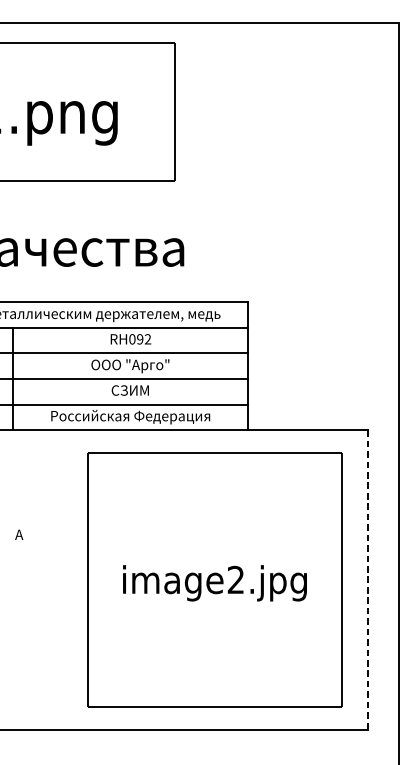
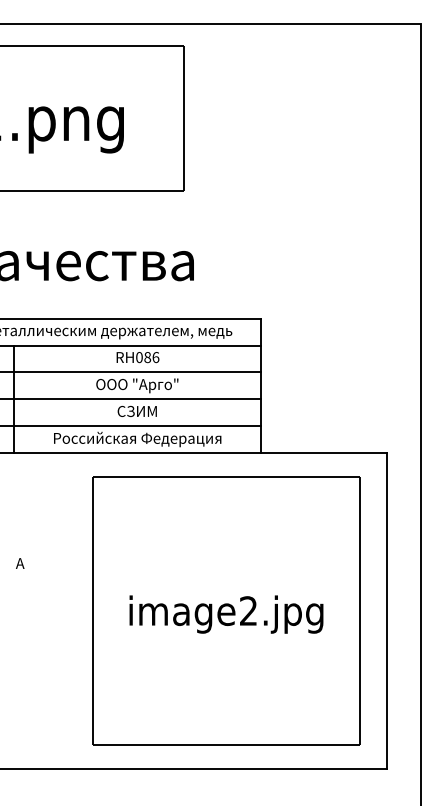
text: (143, 339) -> (151, 357), RH092 -> RH086
line: (367, 580) -> (387, 611), dashed -> solid

